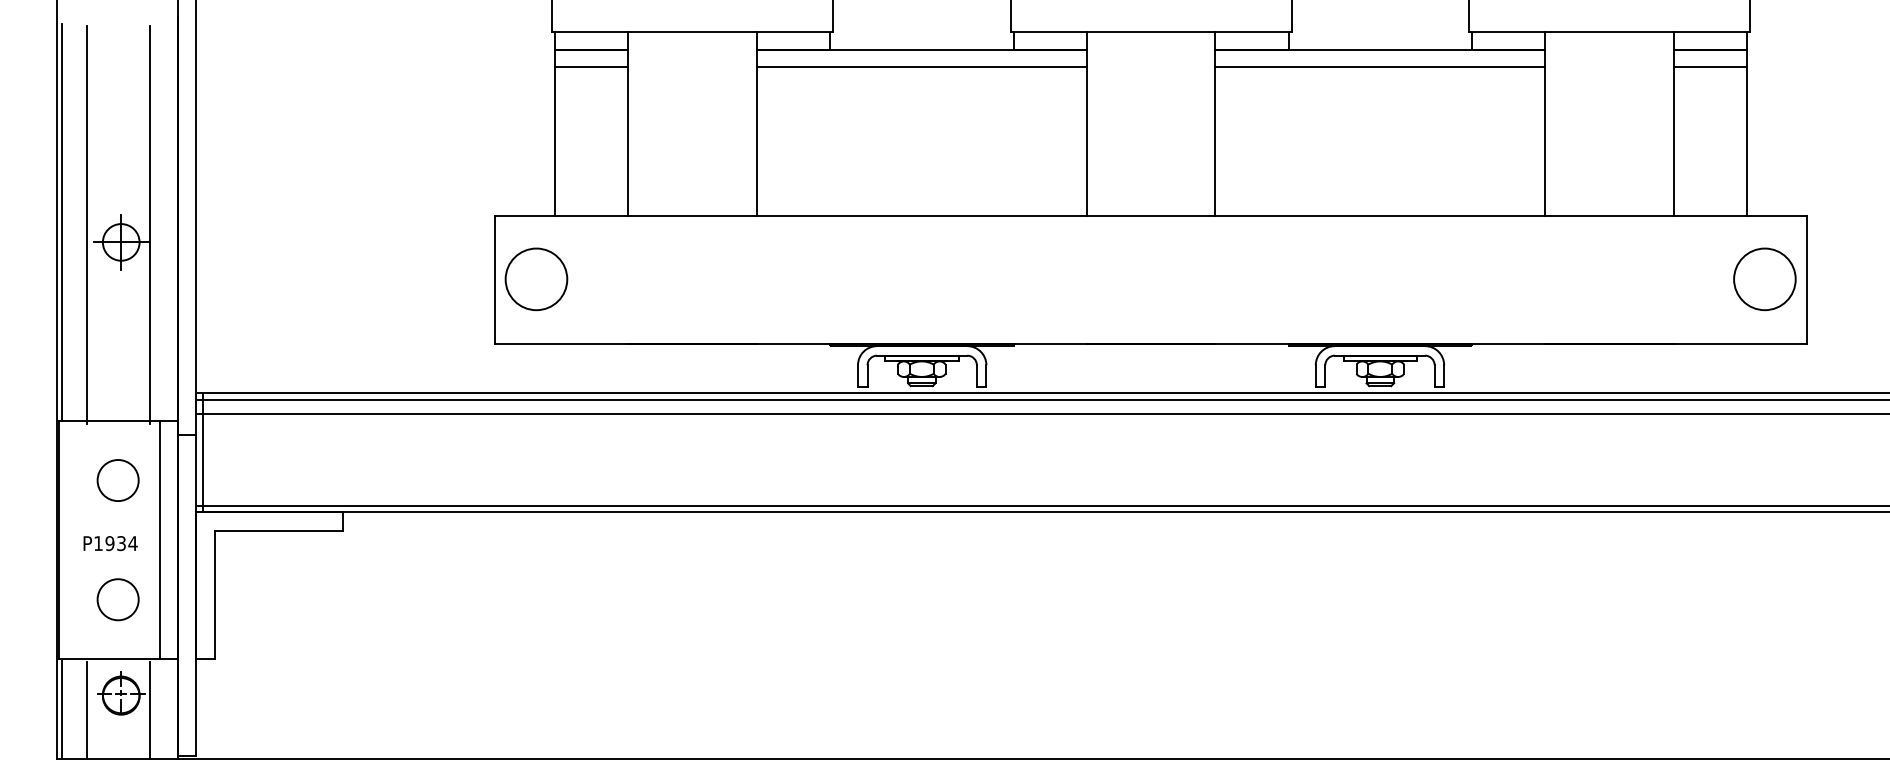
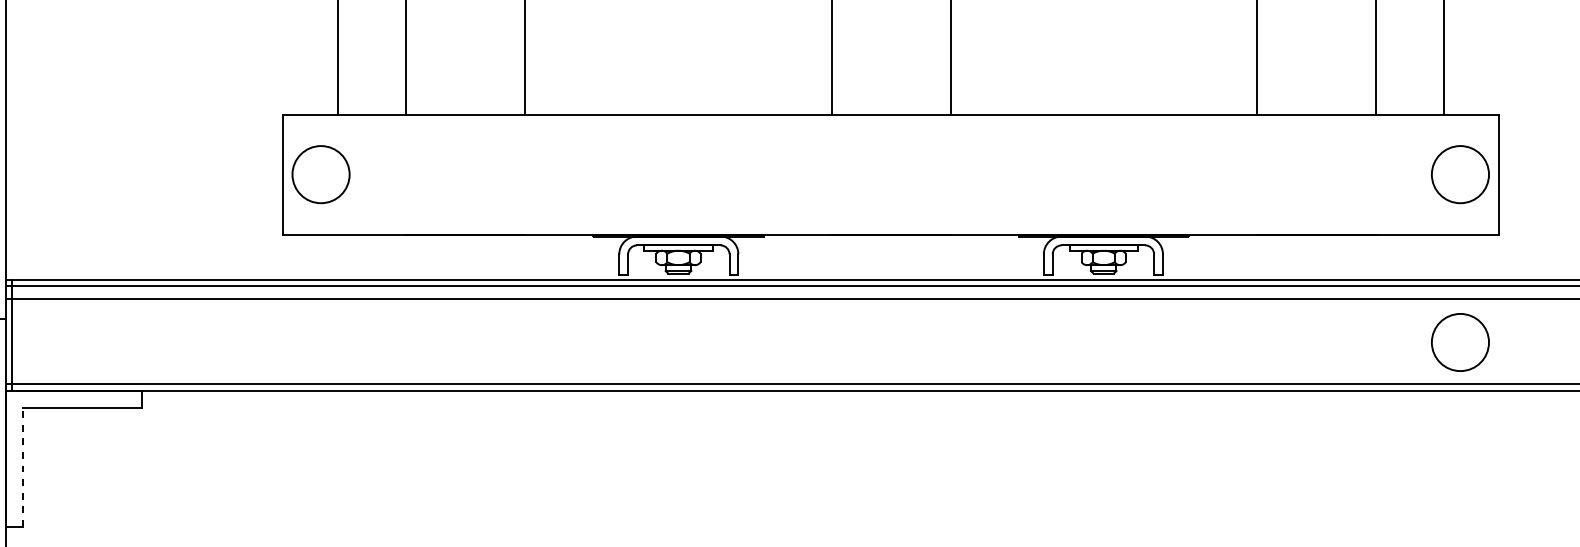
circle: (1764, 460) -> (1460, 342), added
line: (214, 594) -> (22, 466), solid -> dashed

